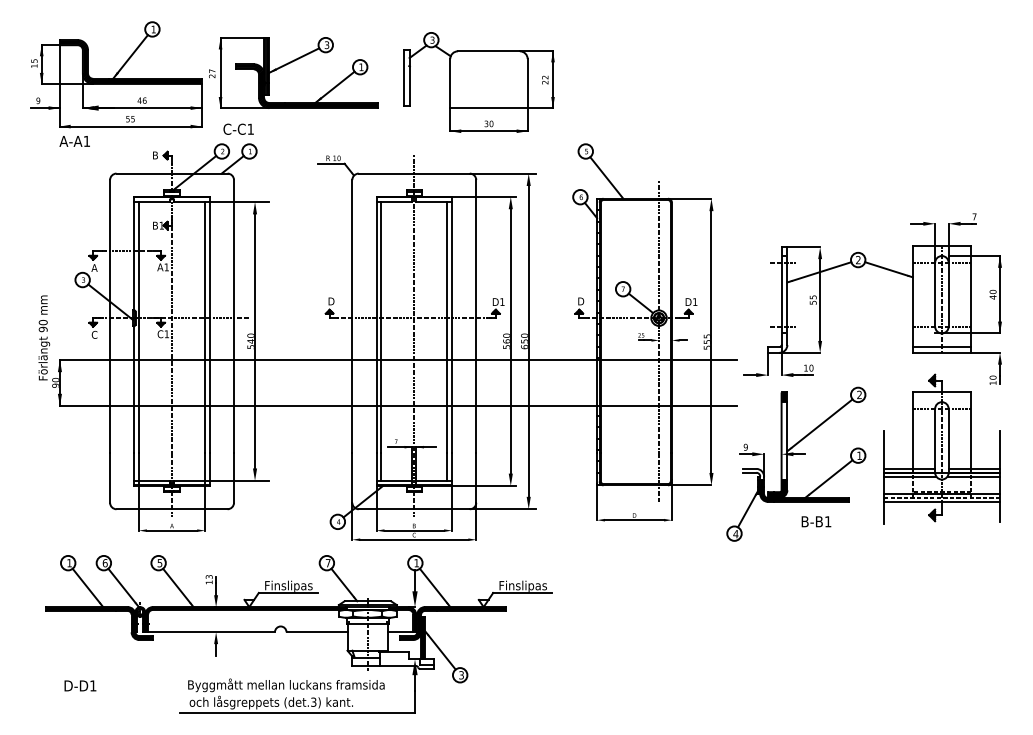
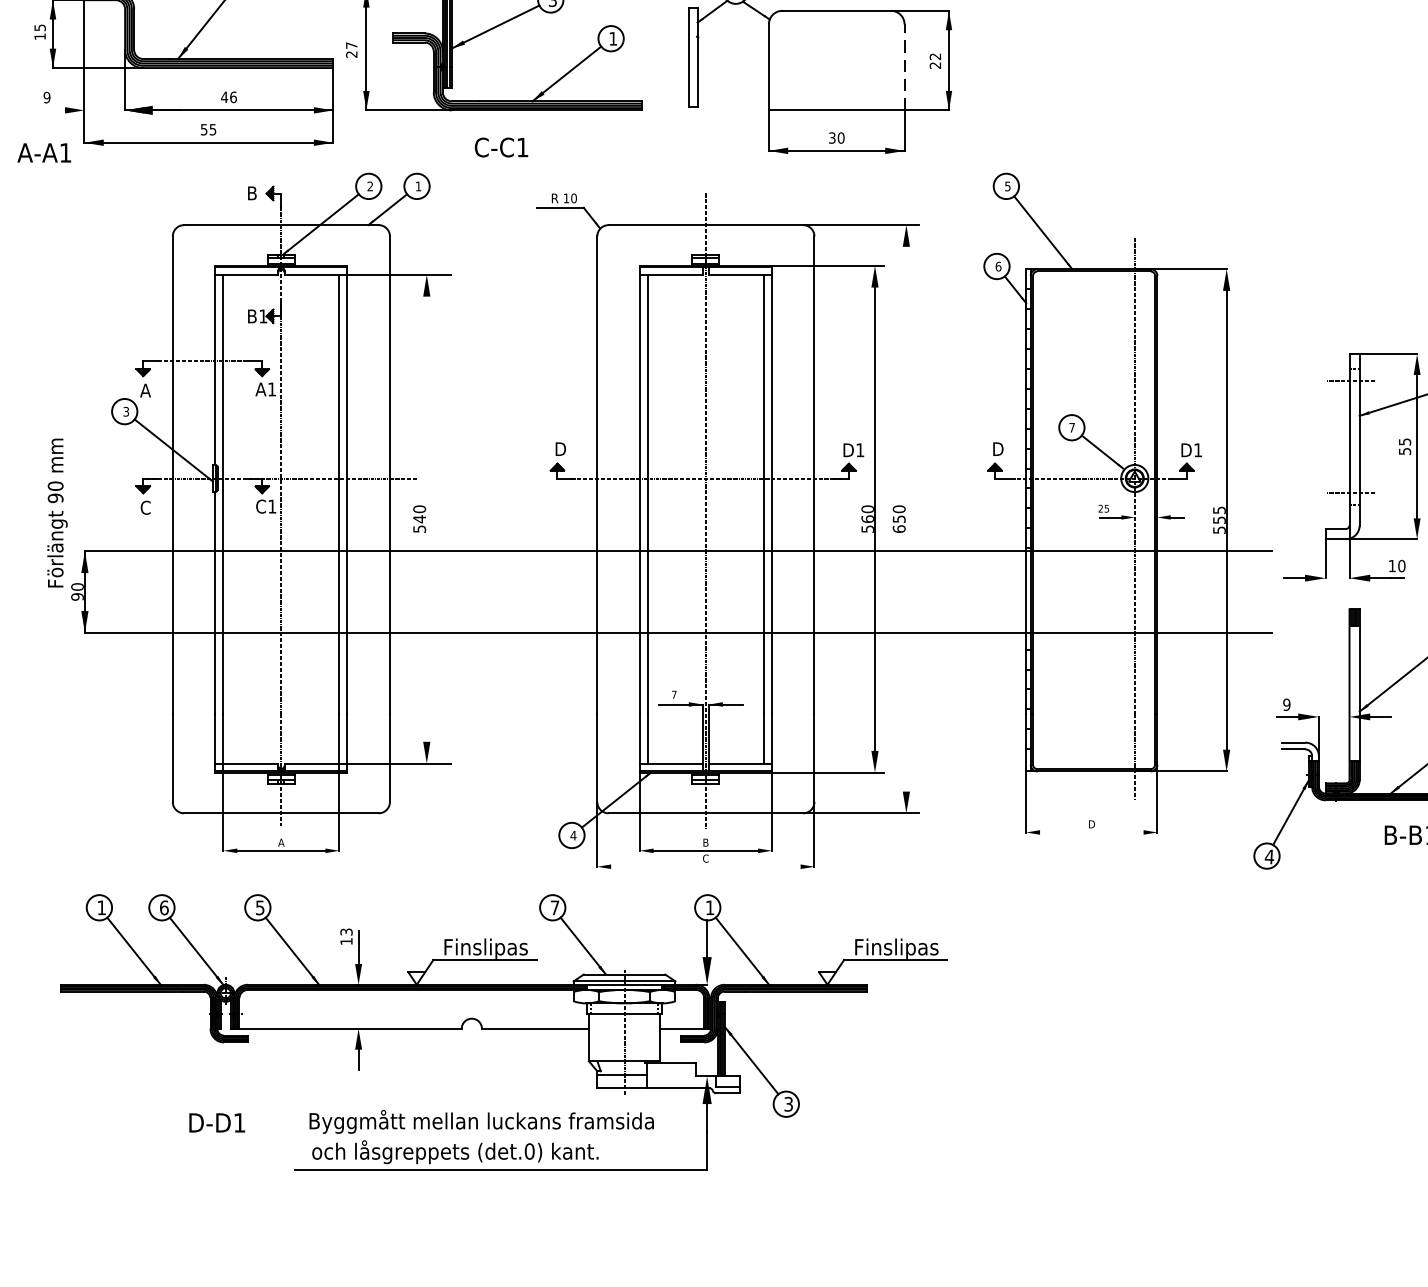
line: (527, 83) -> (904, 67), solid -> dashed
line: (44, 108) -> (57, 111), removed
text: (238, 128) -> (501, 146), moved
text: (74, 141) -> (43, 153), moved
line: (255, 341) -> (427, 519), removed
line: (528, 341) -> (906, 519), removed
line: (634, 520) -> (1091, 833), removed
line: (414, 539) -> (706, 866), removed
text: (80, 685) -> (217, 1122), moved
text: (313, 701) -> (529, 1150), (det.3) -> (det.0)

